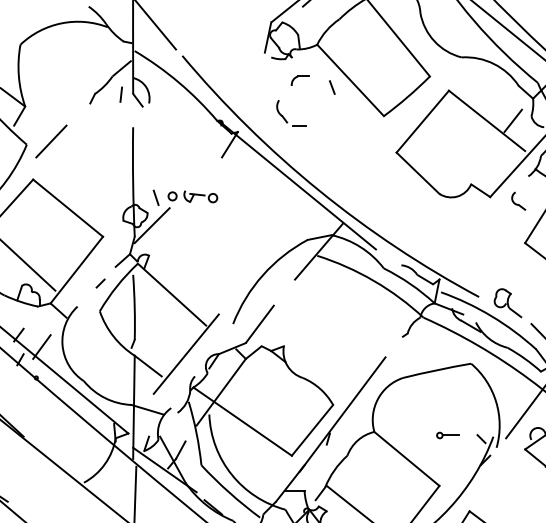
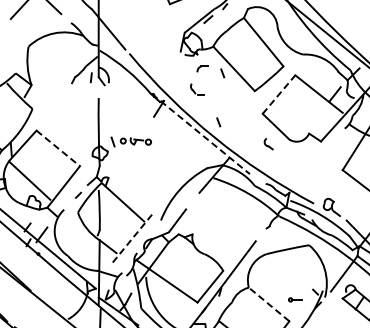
part: (290, 113) -> (196, 89), size x0.7
line: (423, 121) -> (279, 94), solid -> dashed
line: (50, 140) -> (47, 106), removed
line: (325, 166) -> (218, 122), added
line: (298, 185) -> (201, 134), solid -> dashed
part: (518, 201) -> (268, 144), moved
line: (68, 208) -> (58, 148), solid -> dashed
line: (152, 225) -> (110, 159), removed
line: (185, 354) -> (131, 239), solid -> dashed
part: (447, 434) -> (295, 299), moved
line: (405, 458) -> (268, 304), solid -> dashed

